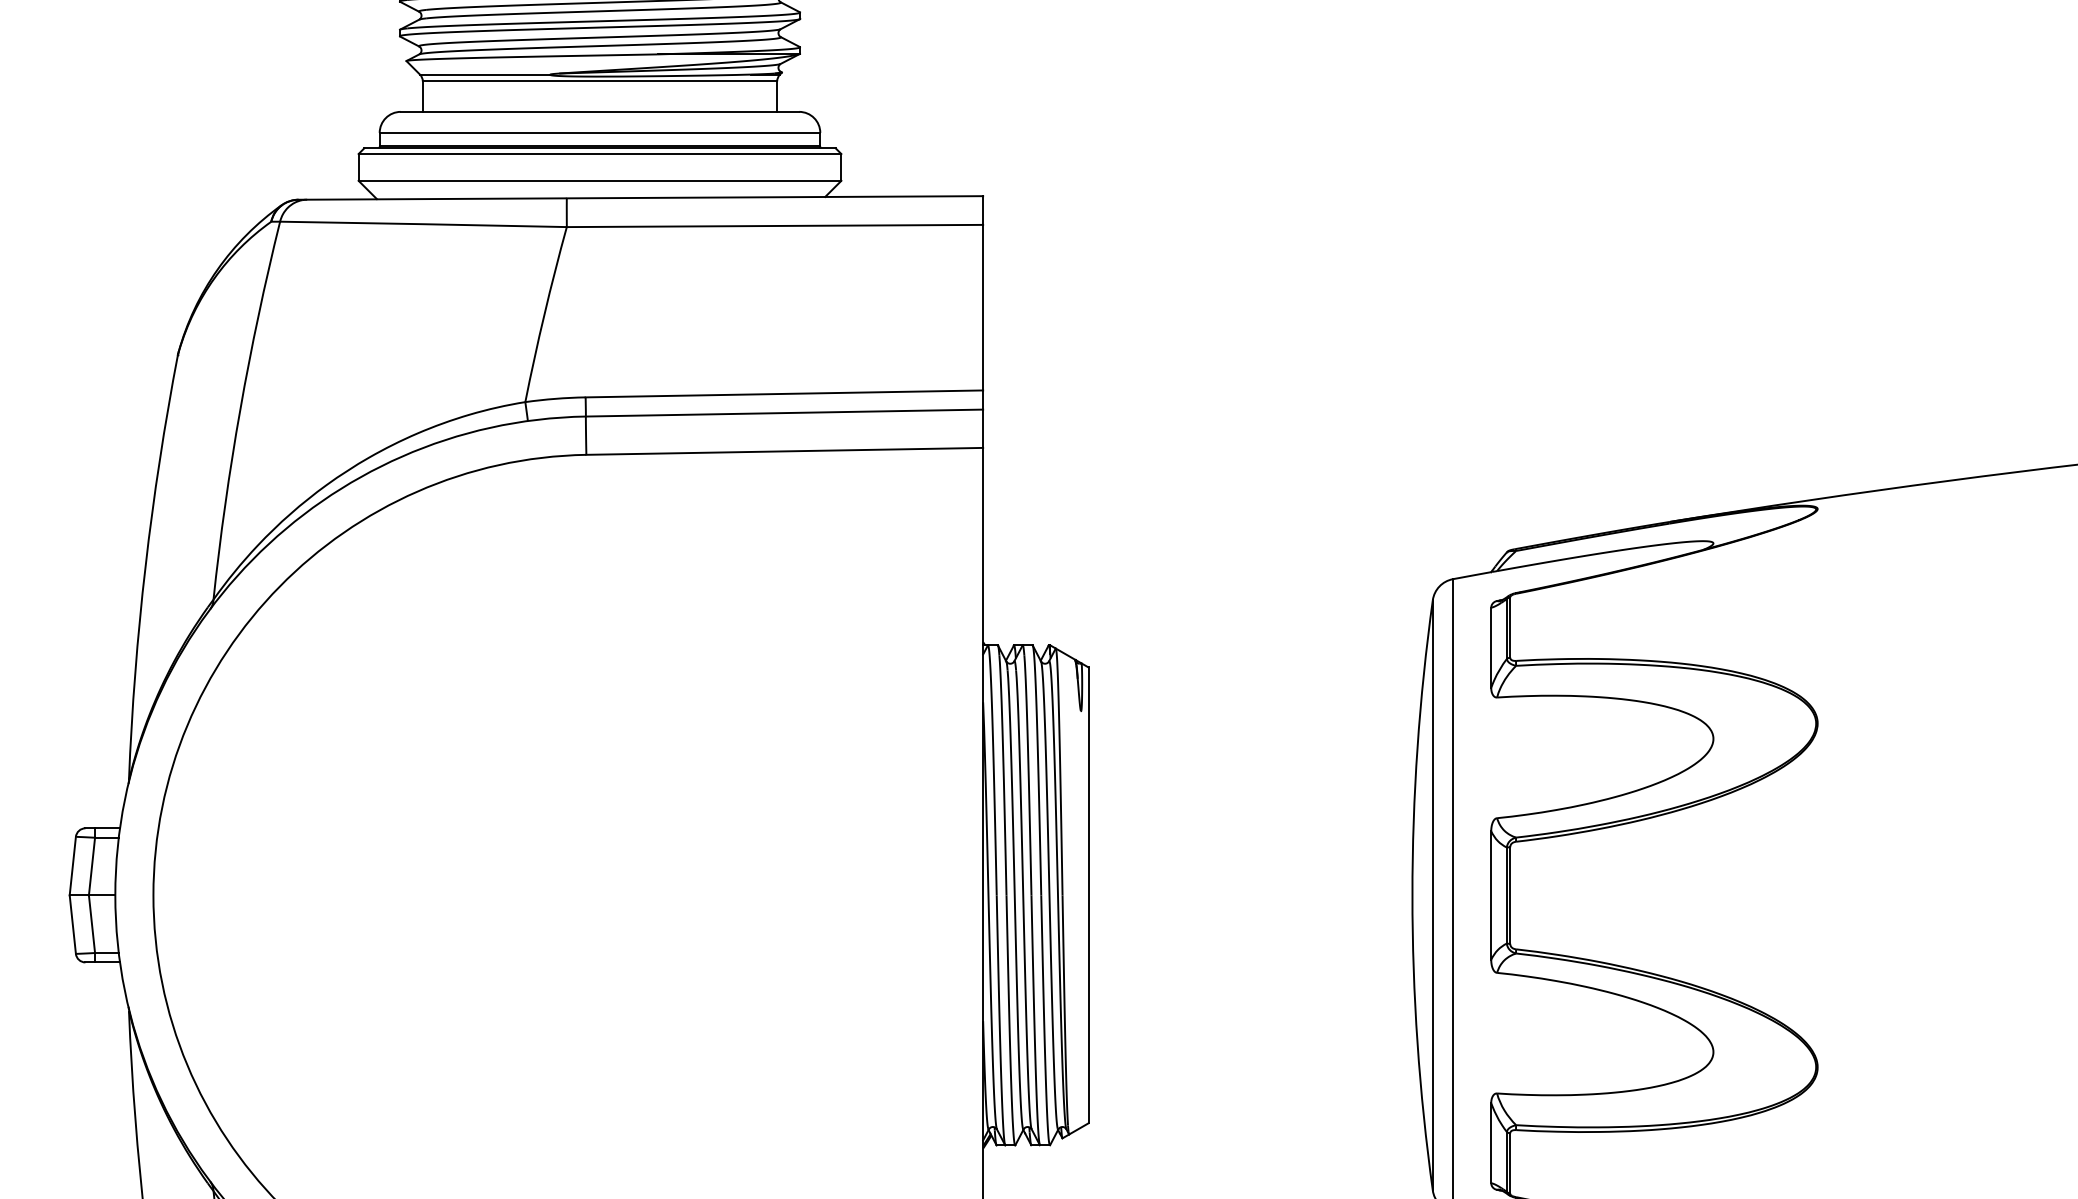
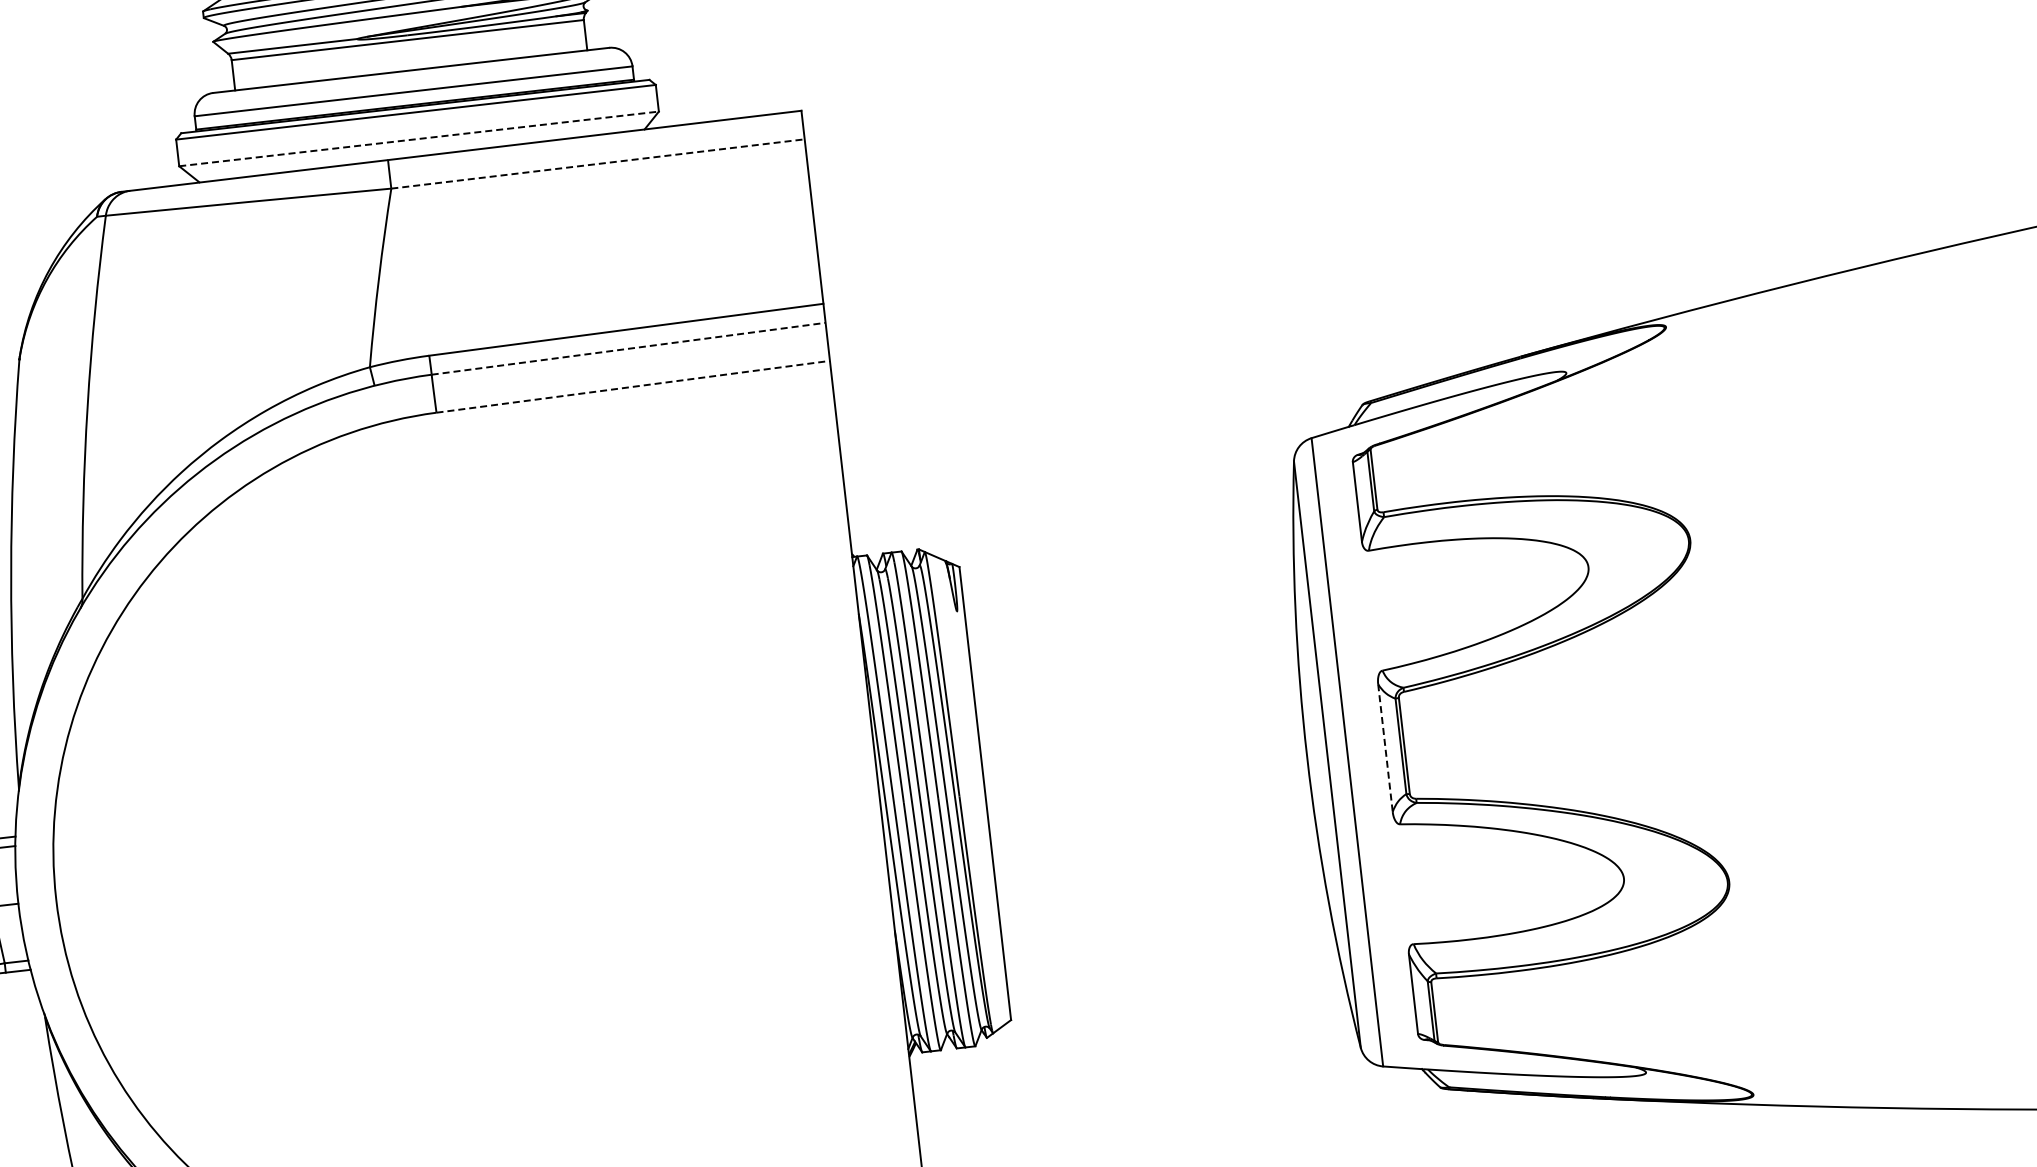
line: (600, 180) -> (419, 138), solid -> dashed
line: (775, 225) -> (598, 163), solid -> dashed
line: (784, 413) -> (628, 349), solid -> dashed
line: (785, 451) -> (633, 386), solid -> dashed
line: (1491, 896) -> (1385, 749), solid -> dashed

